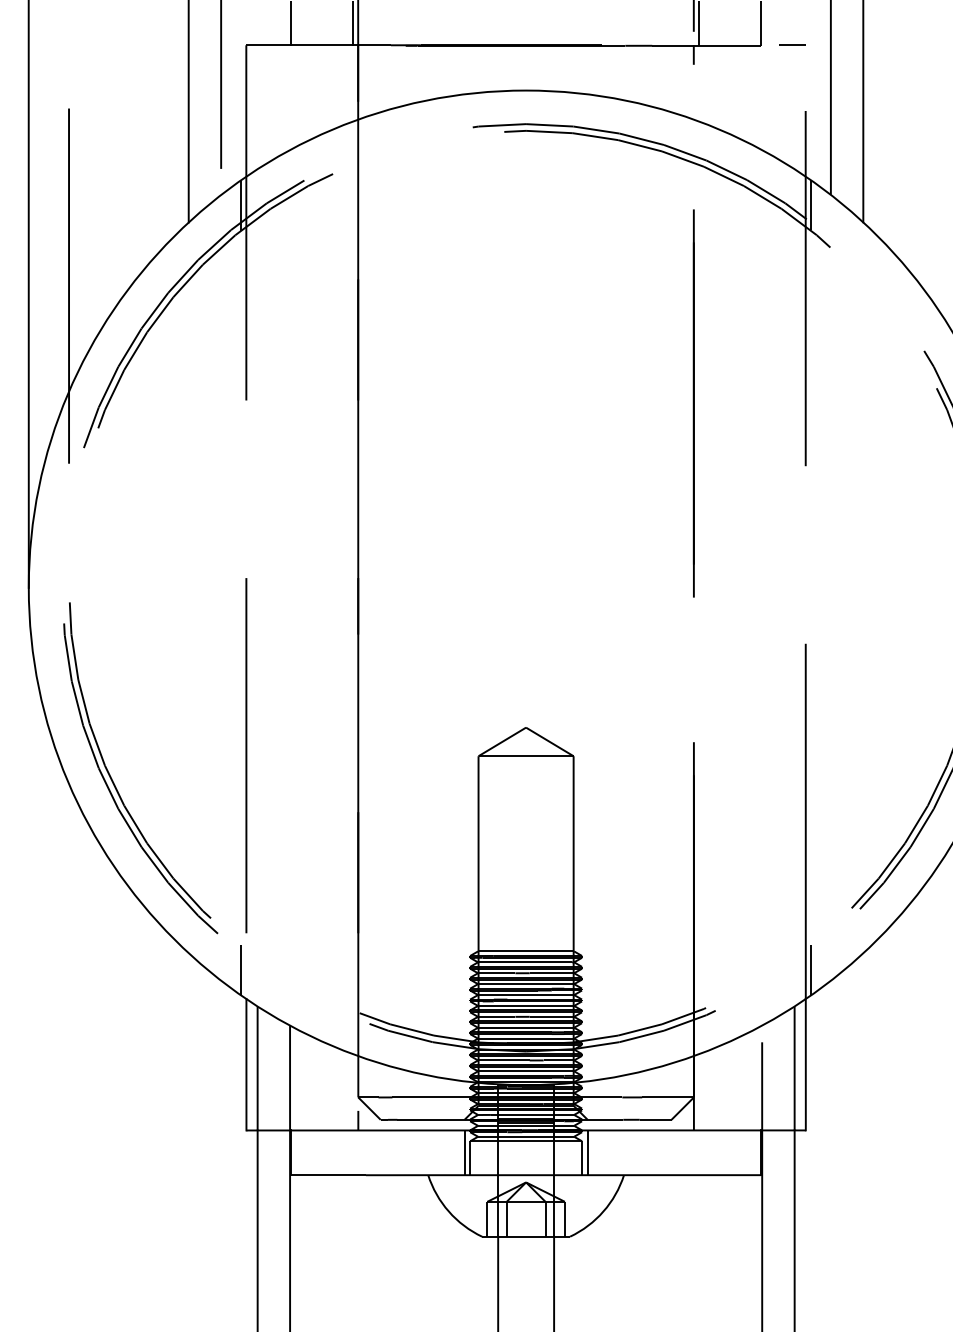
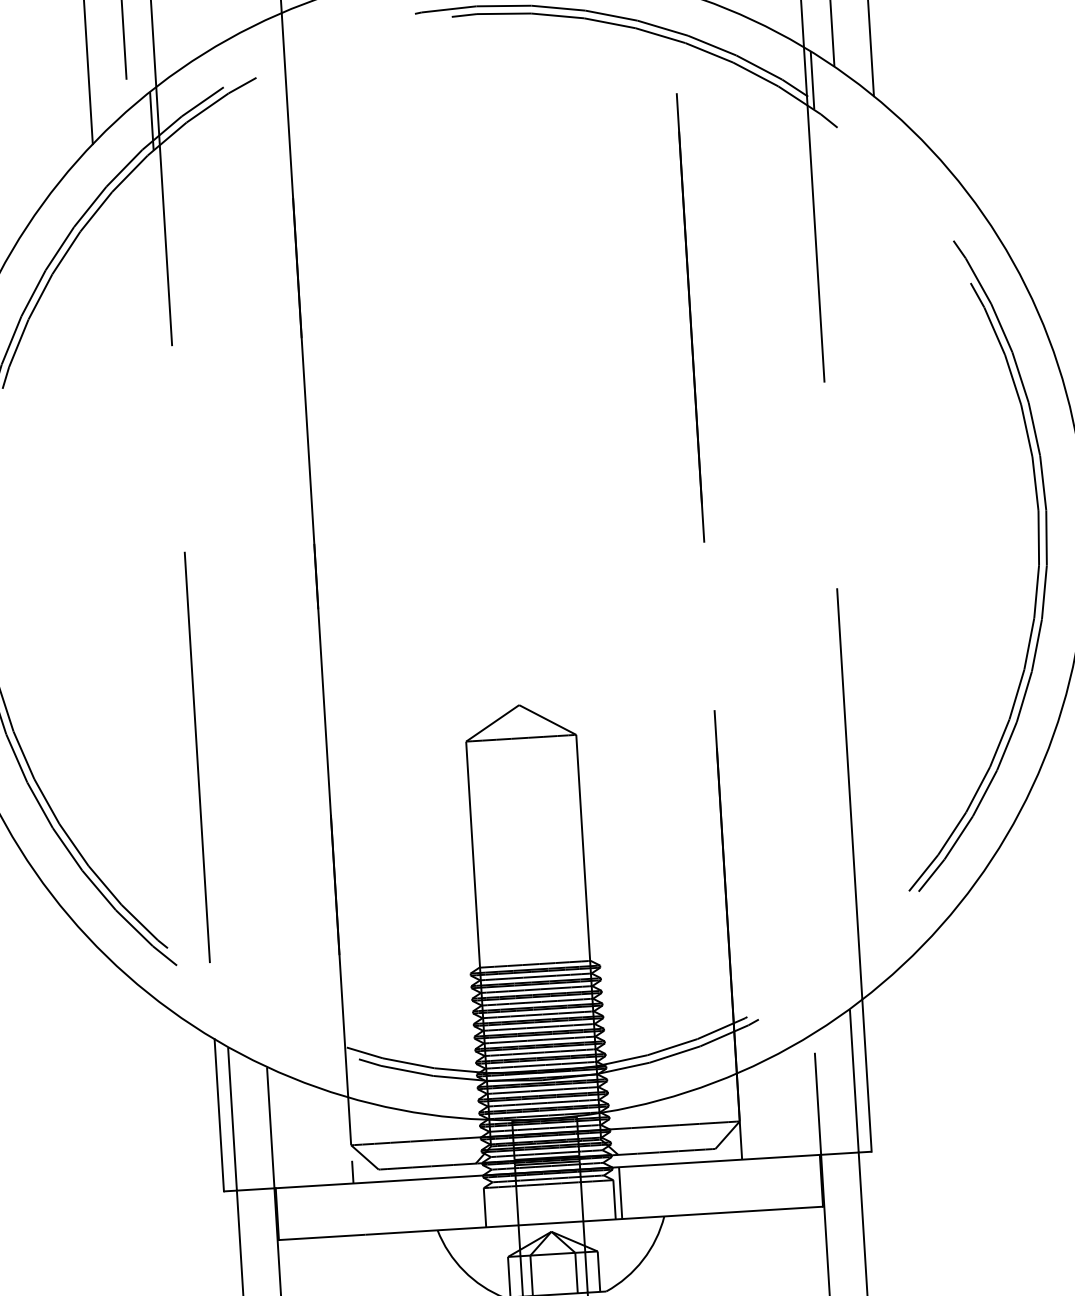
line: (240, 969) -> (205, 1005), removed
line: (811, 970) -> (866, 966), removed
line: (464, 1152) -> (477, 1201), removed

